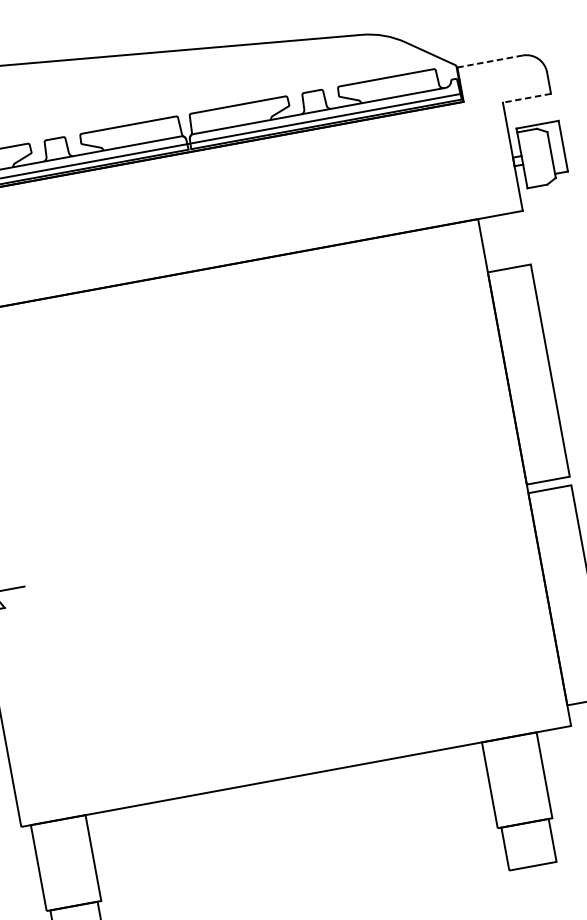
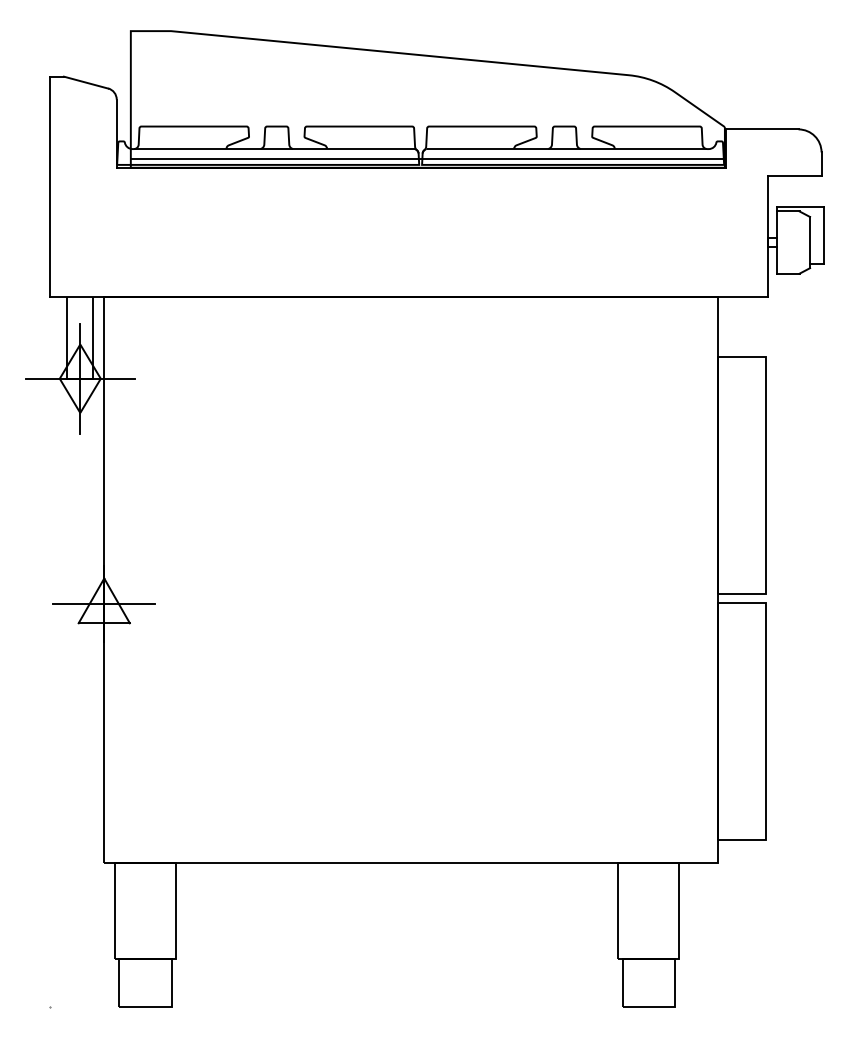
line: (490, 61) -> (762, 129), dashed -> solid
line: (526, 98) -> (794, 176), dashed -> solid

